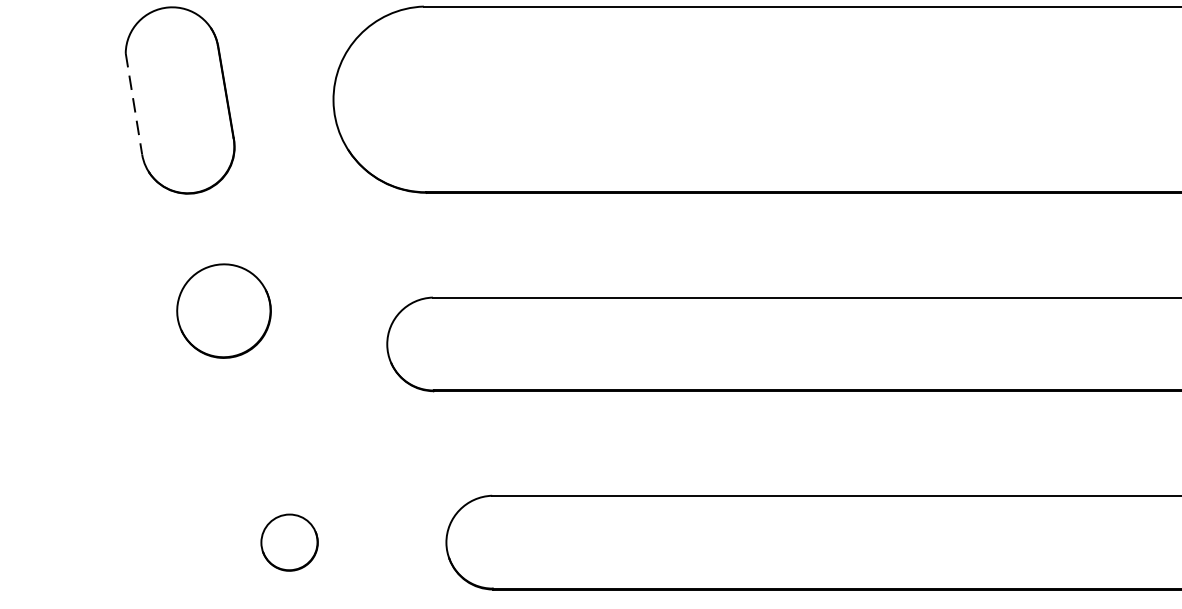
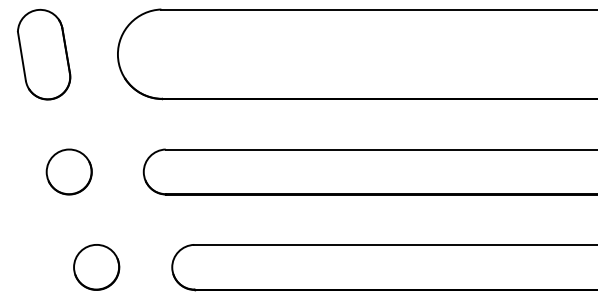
line: (133, 104) -> (21, 56), dashed -> solid
part: (222, 310) -> (68, 171), moved
part: (288, 542) -> (96, 267), size x1.67

